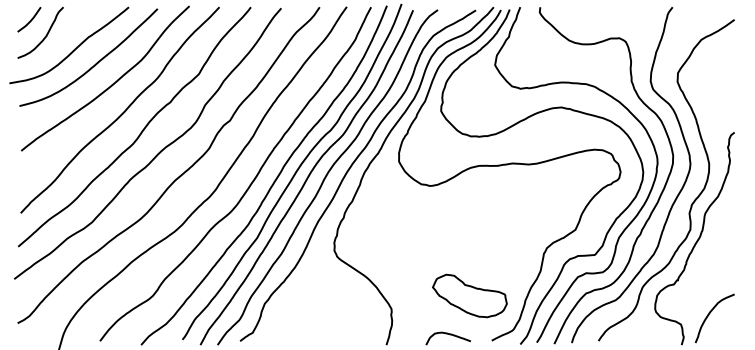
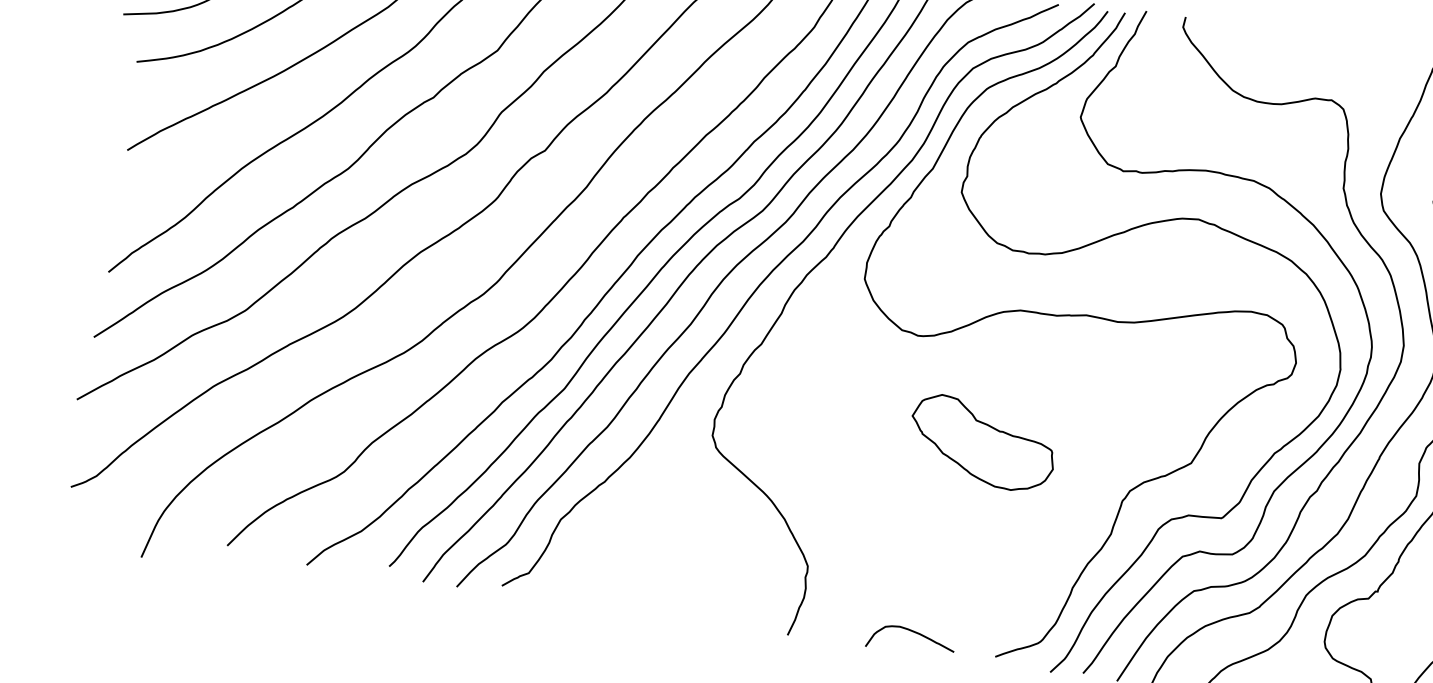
part: (469, 295) -> (981, 442), moved

